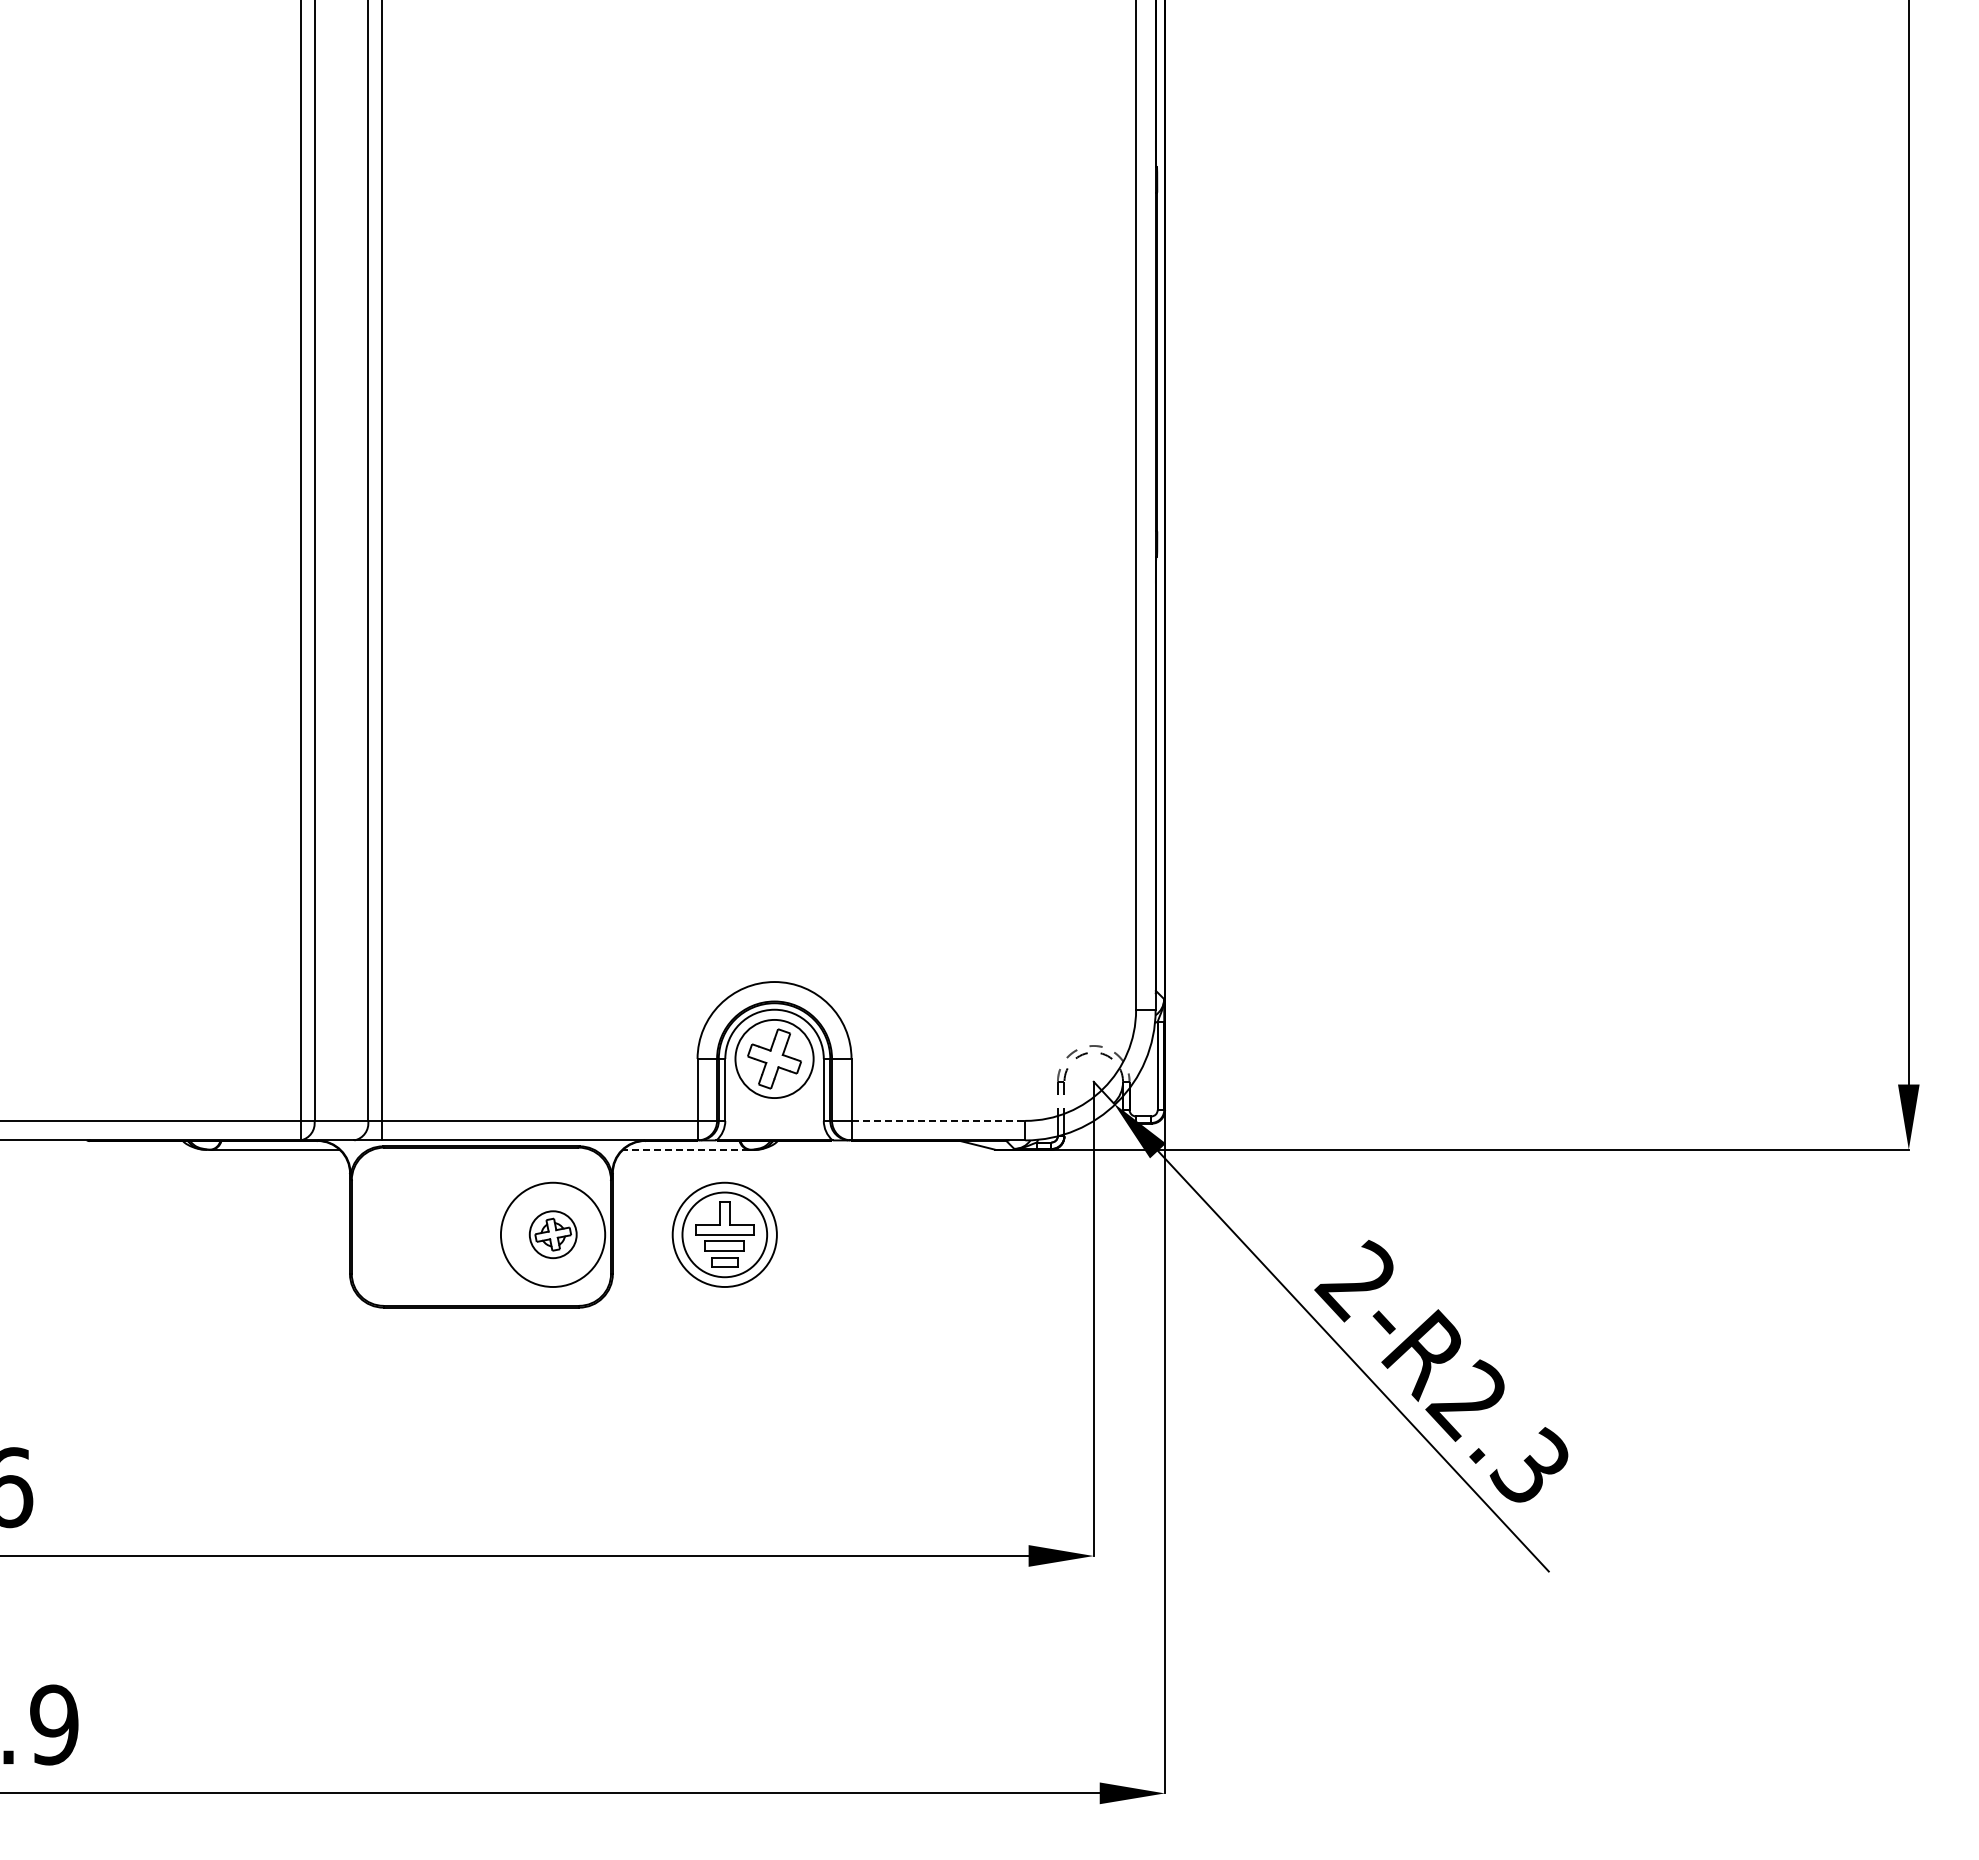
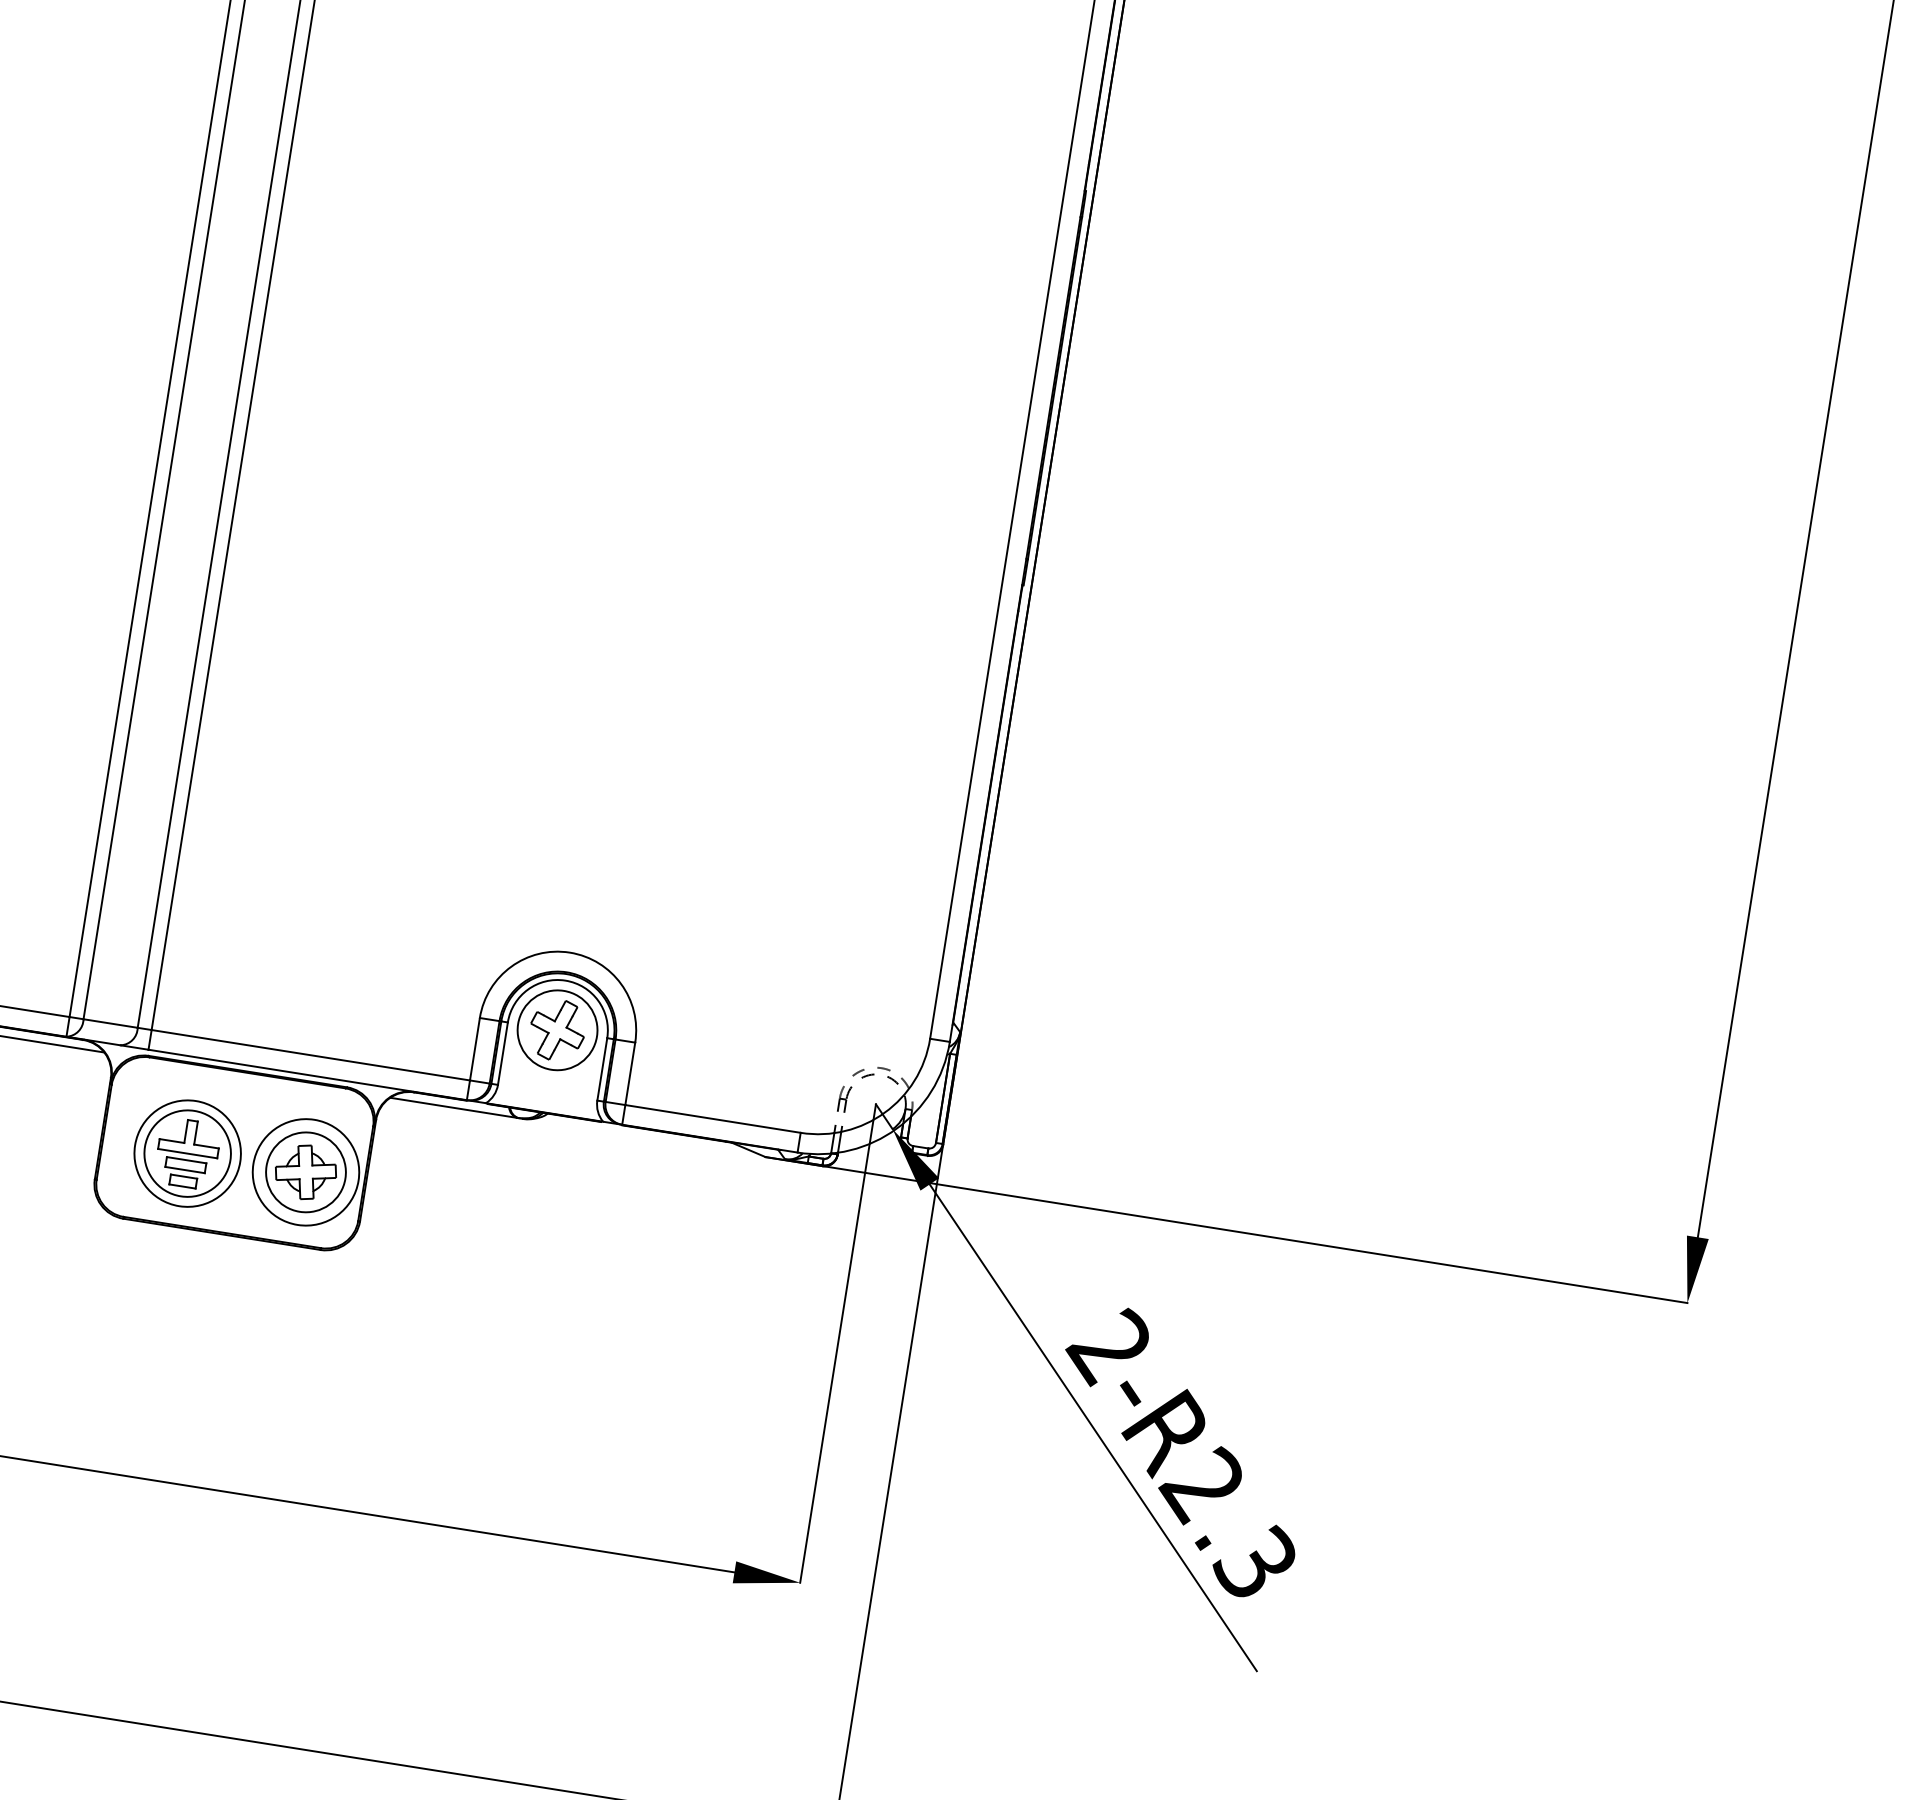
line: (938, 1120) -> (713, 1118), dashed -> solid
line: (685, 1149) -> (453, 1107), dashed -> solid
part: (553, 1234) -> (306, 1172), size x1.67
part: (724, 1234) -> (187, 1153), moved

